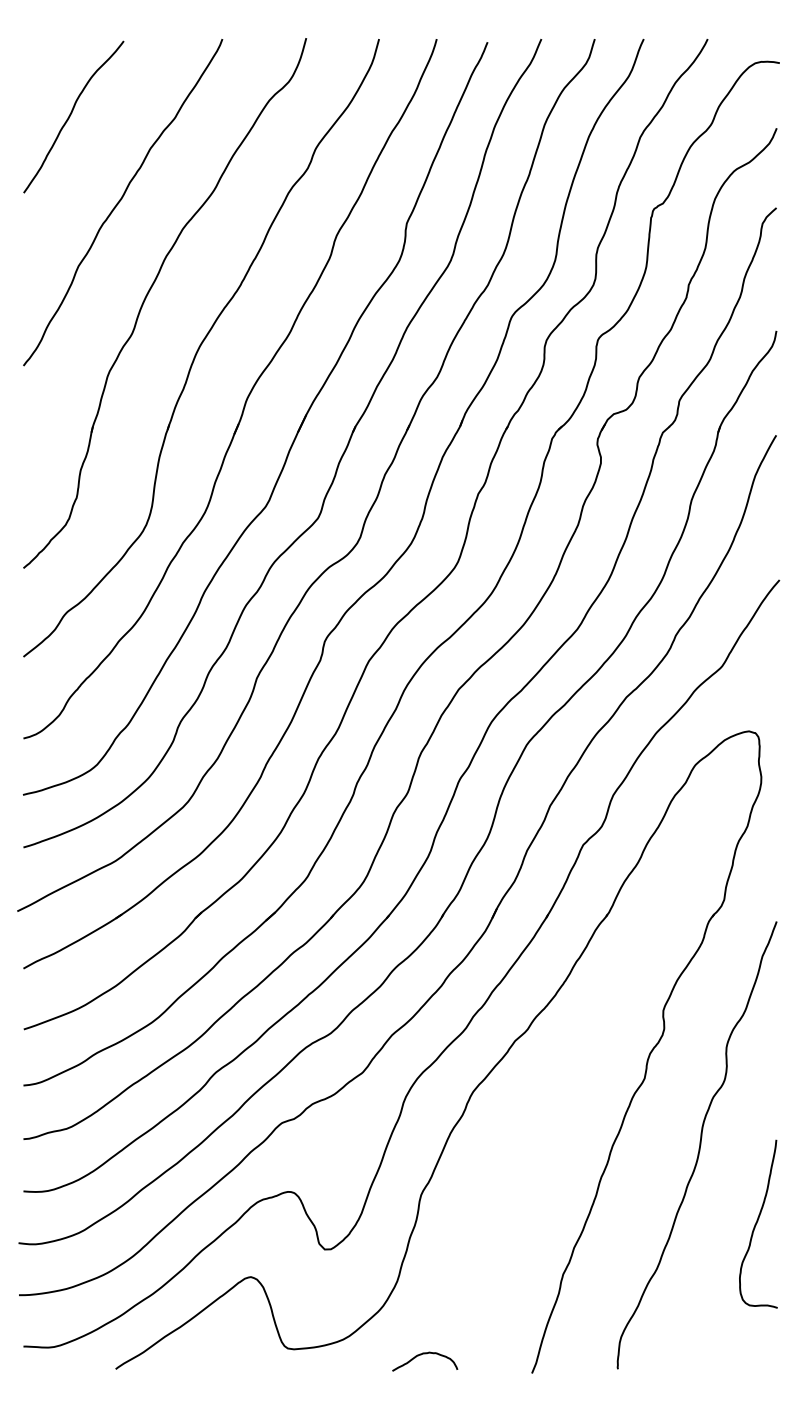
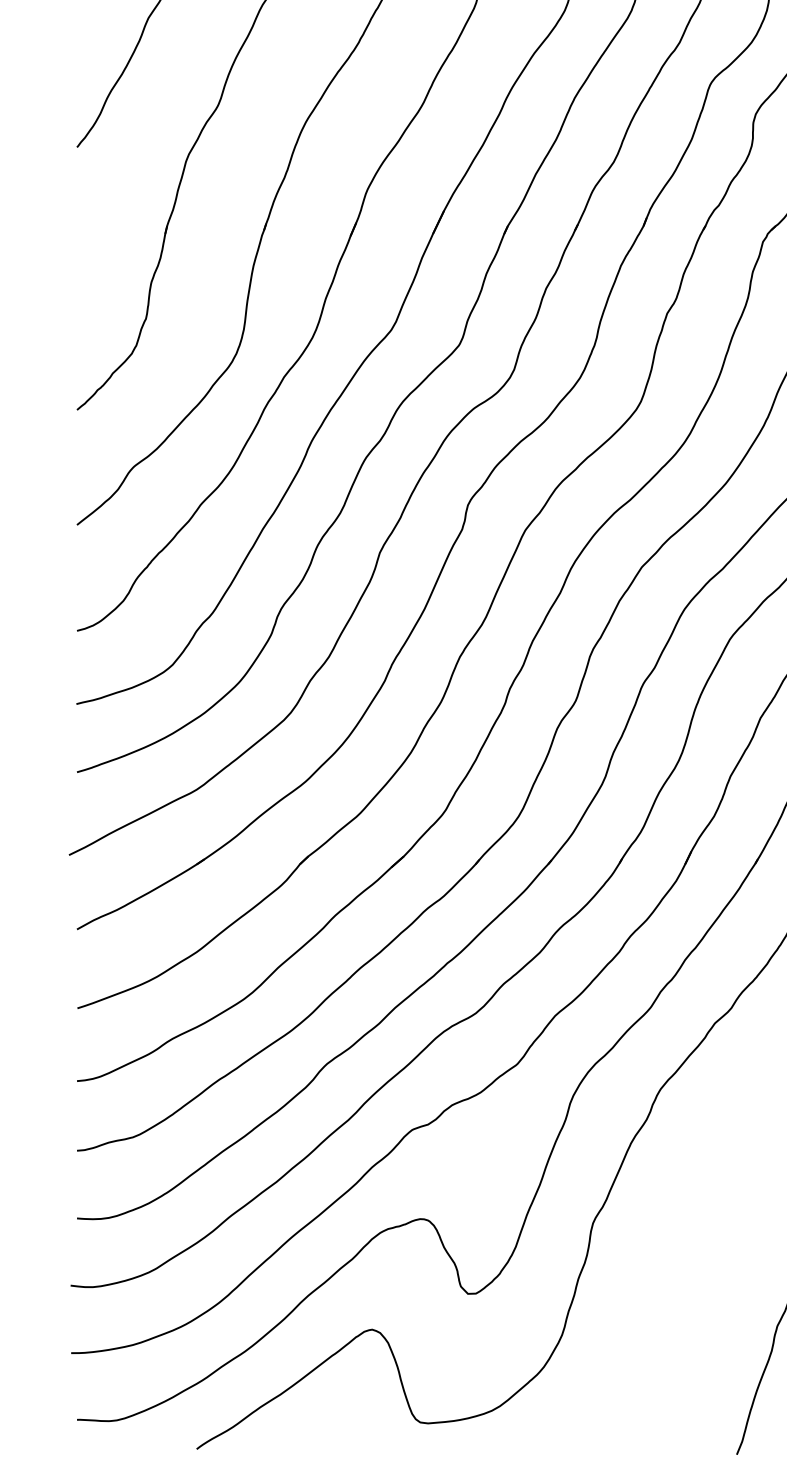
curve: (425, 1354) -> (598, 1430), removed

